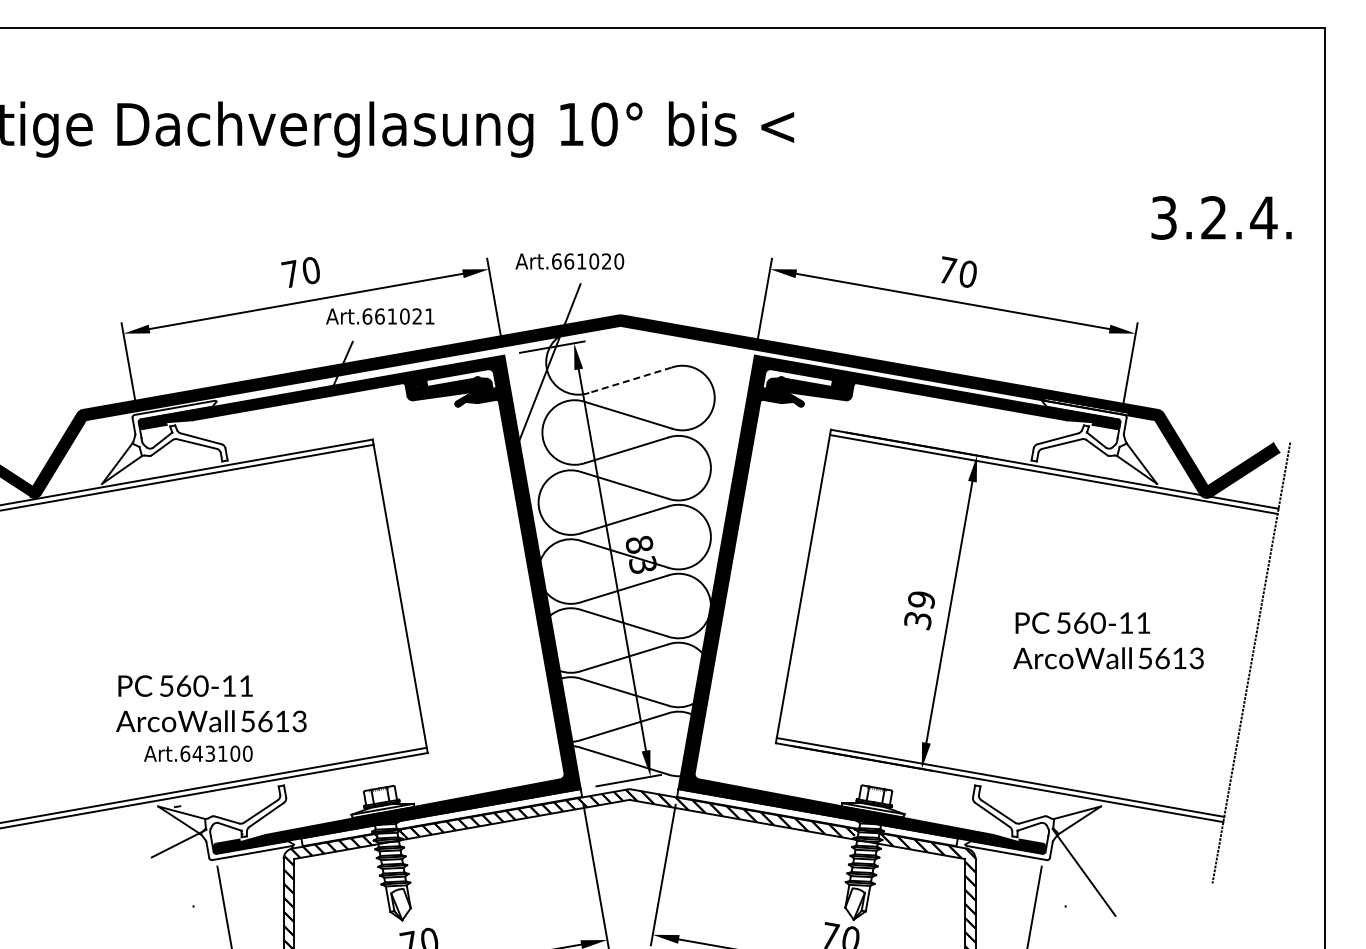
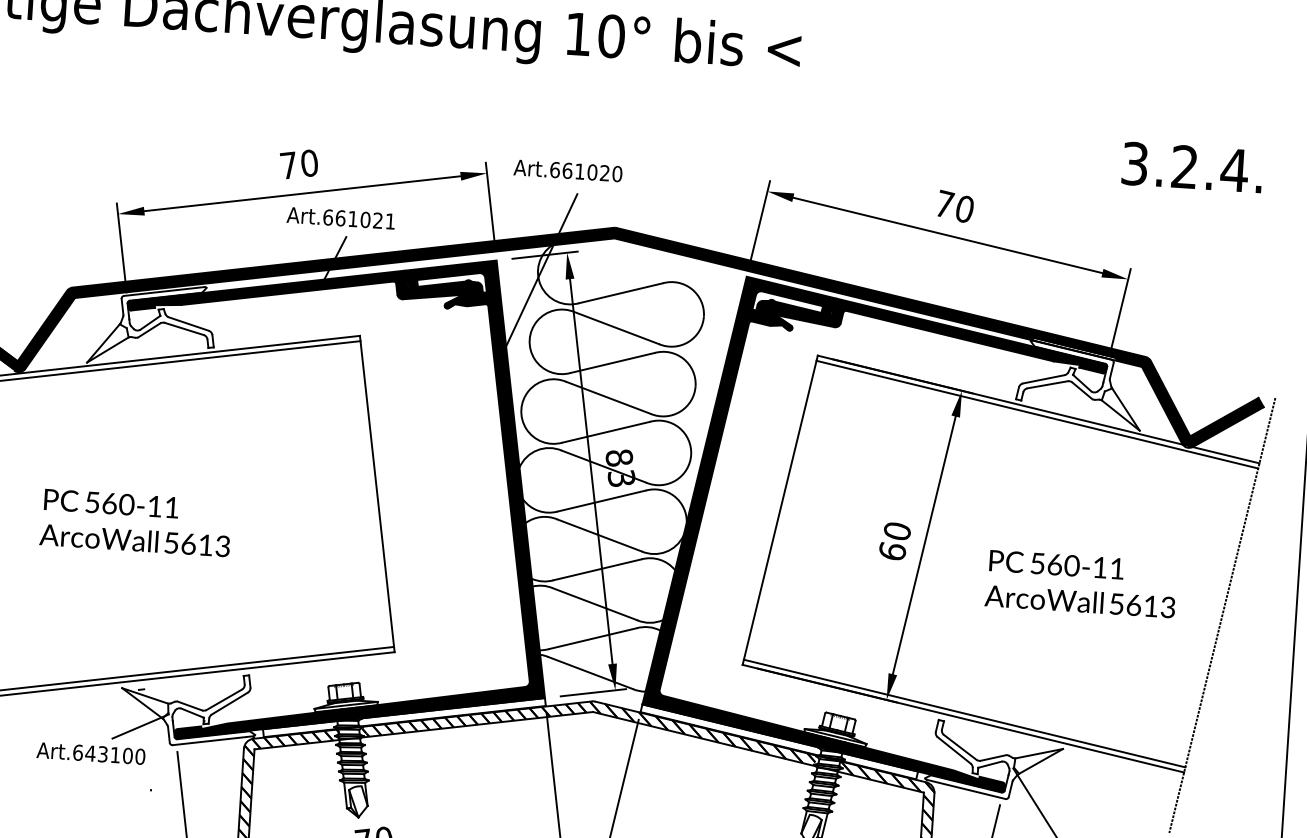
text: (1221, 217) -> (1192, 167), moved
text: (380, 316) -> (341, 218), moved
line: (629, 380) -> (619, 293), dashed -> solid
text: (919, 610) -> (894, 541), 39 -> 60
text: (211, 703) -> (136, 522), moved
text: (198, 753) -> (91, 753), moved

